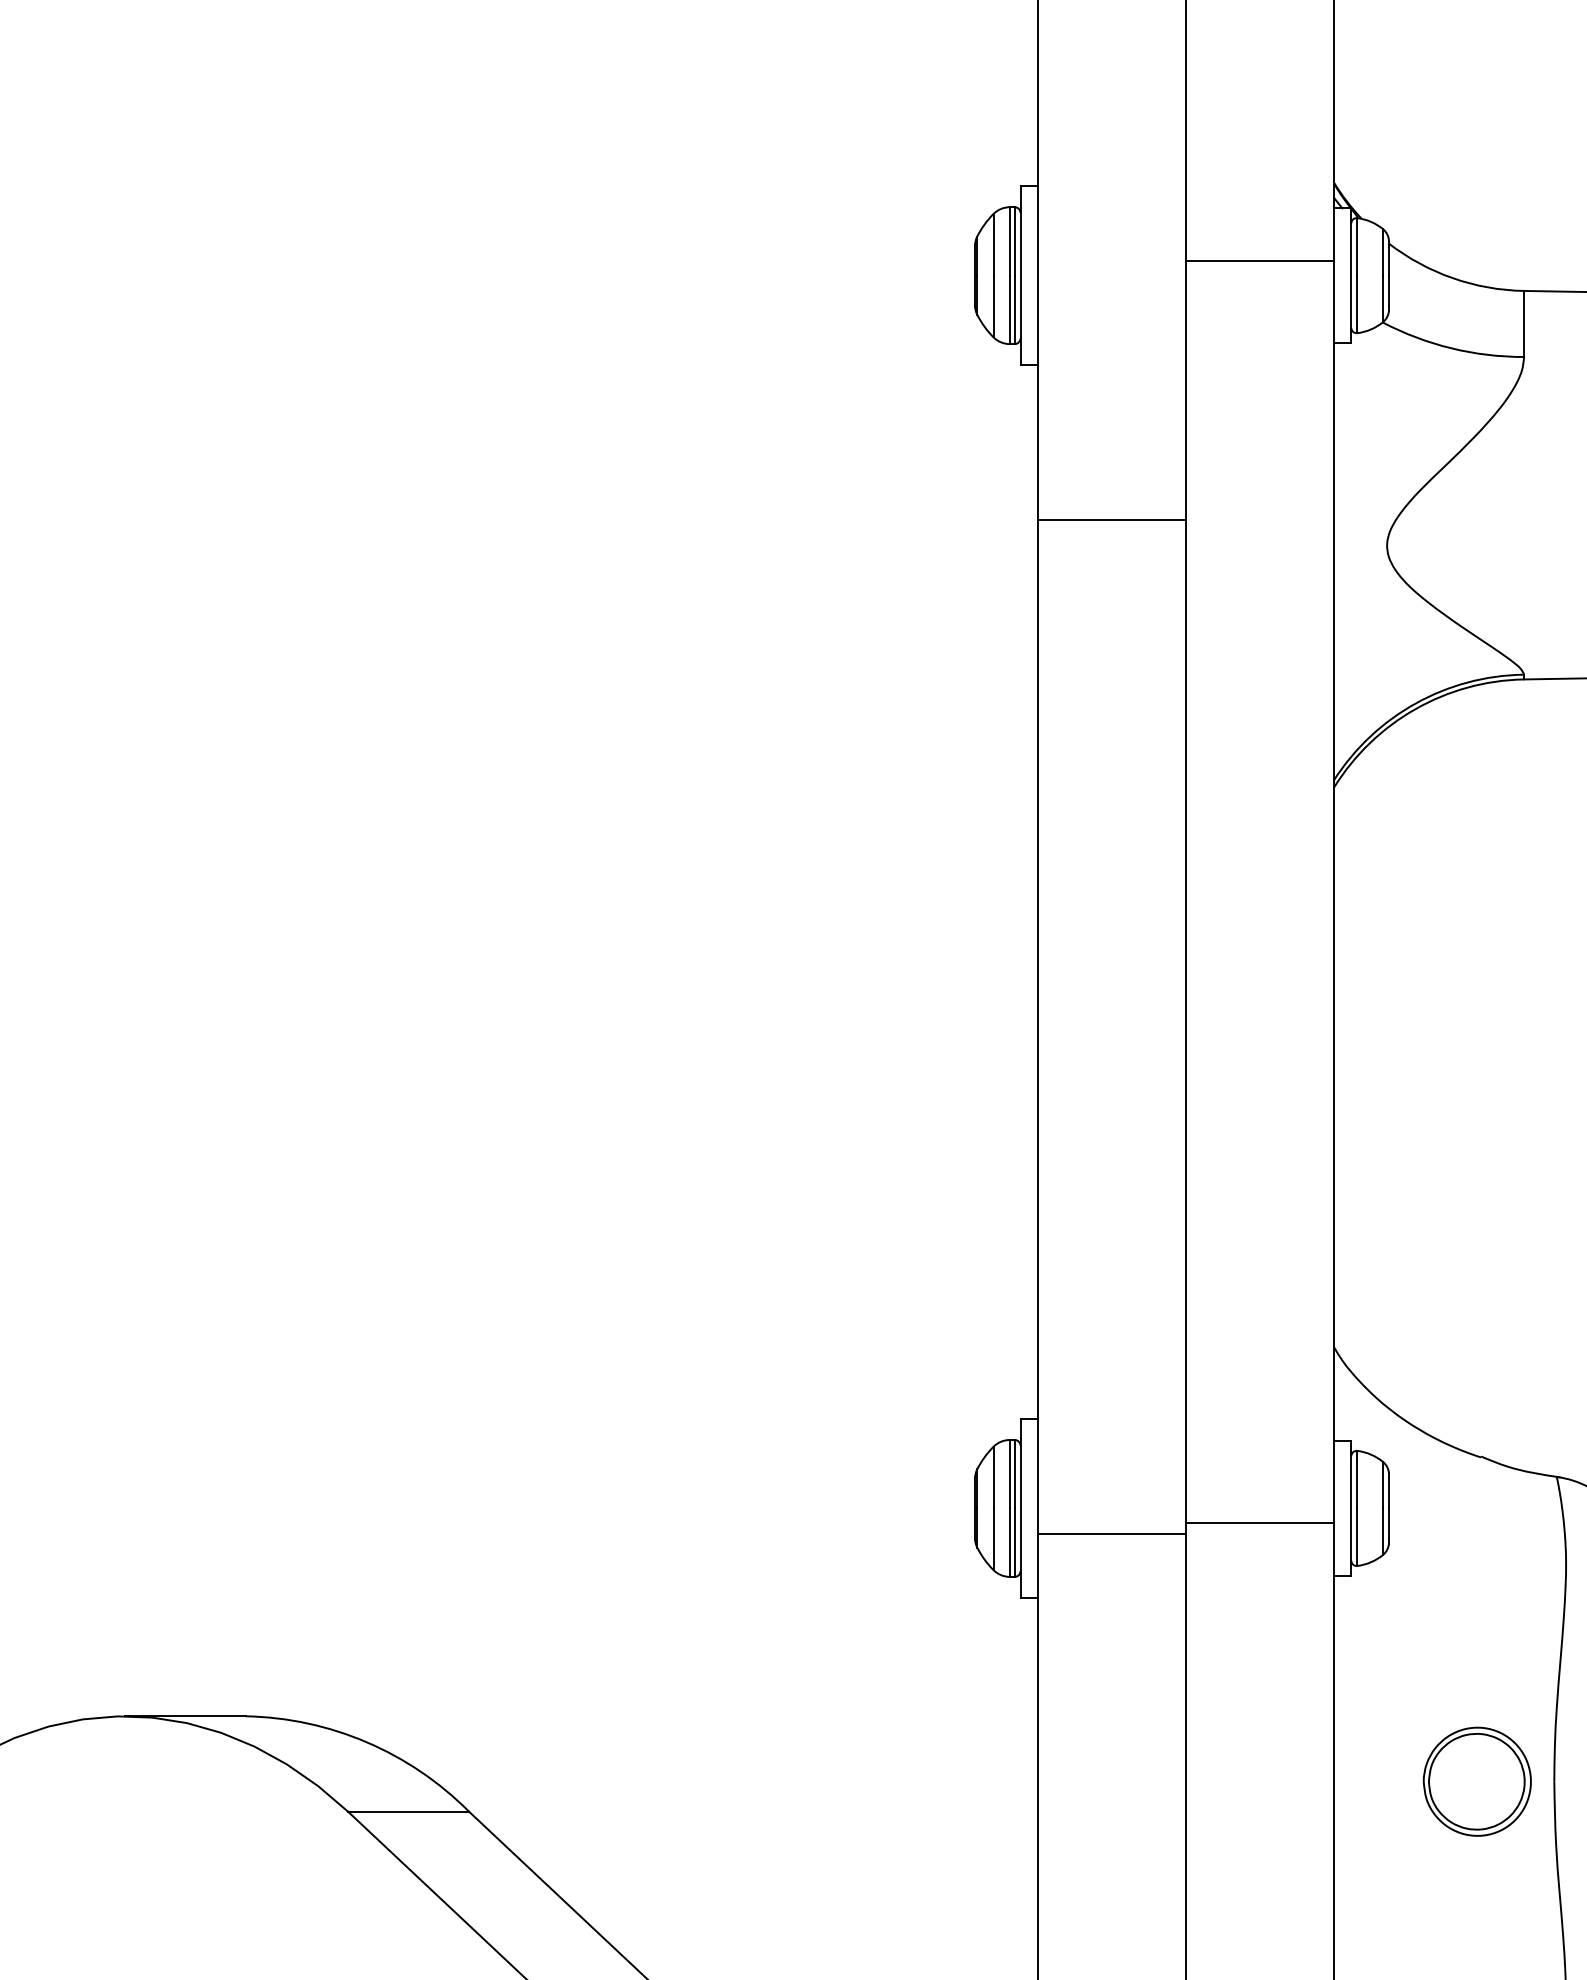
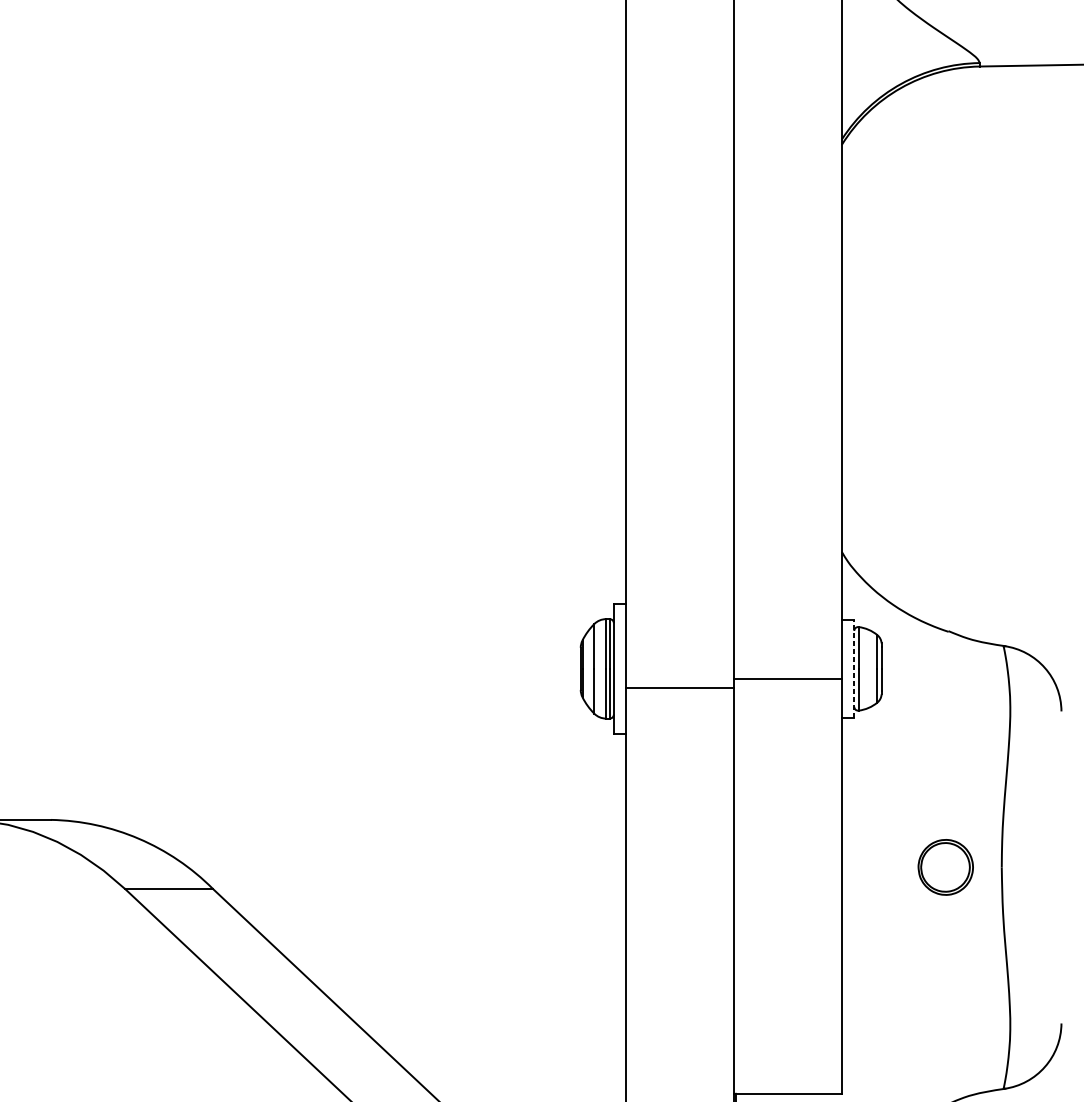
line: (1351, 1507) -> (854, 668), solid -> dashed
part: (1476, 1781) -> (945, 867), size x0.7

